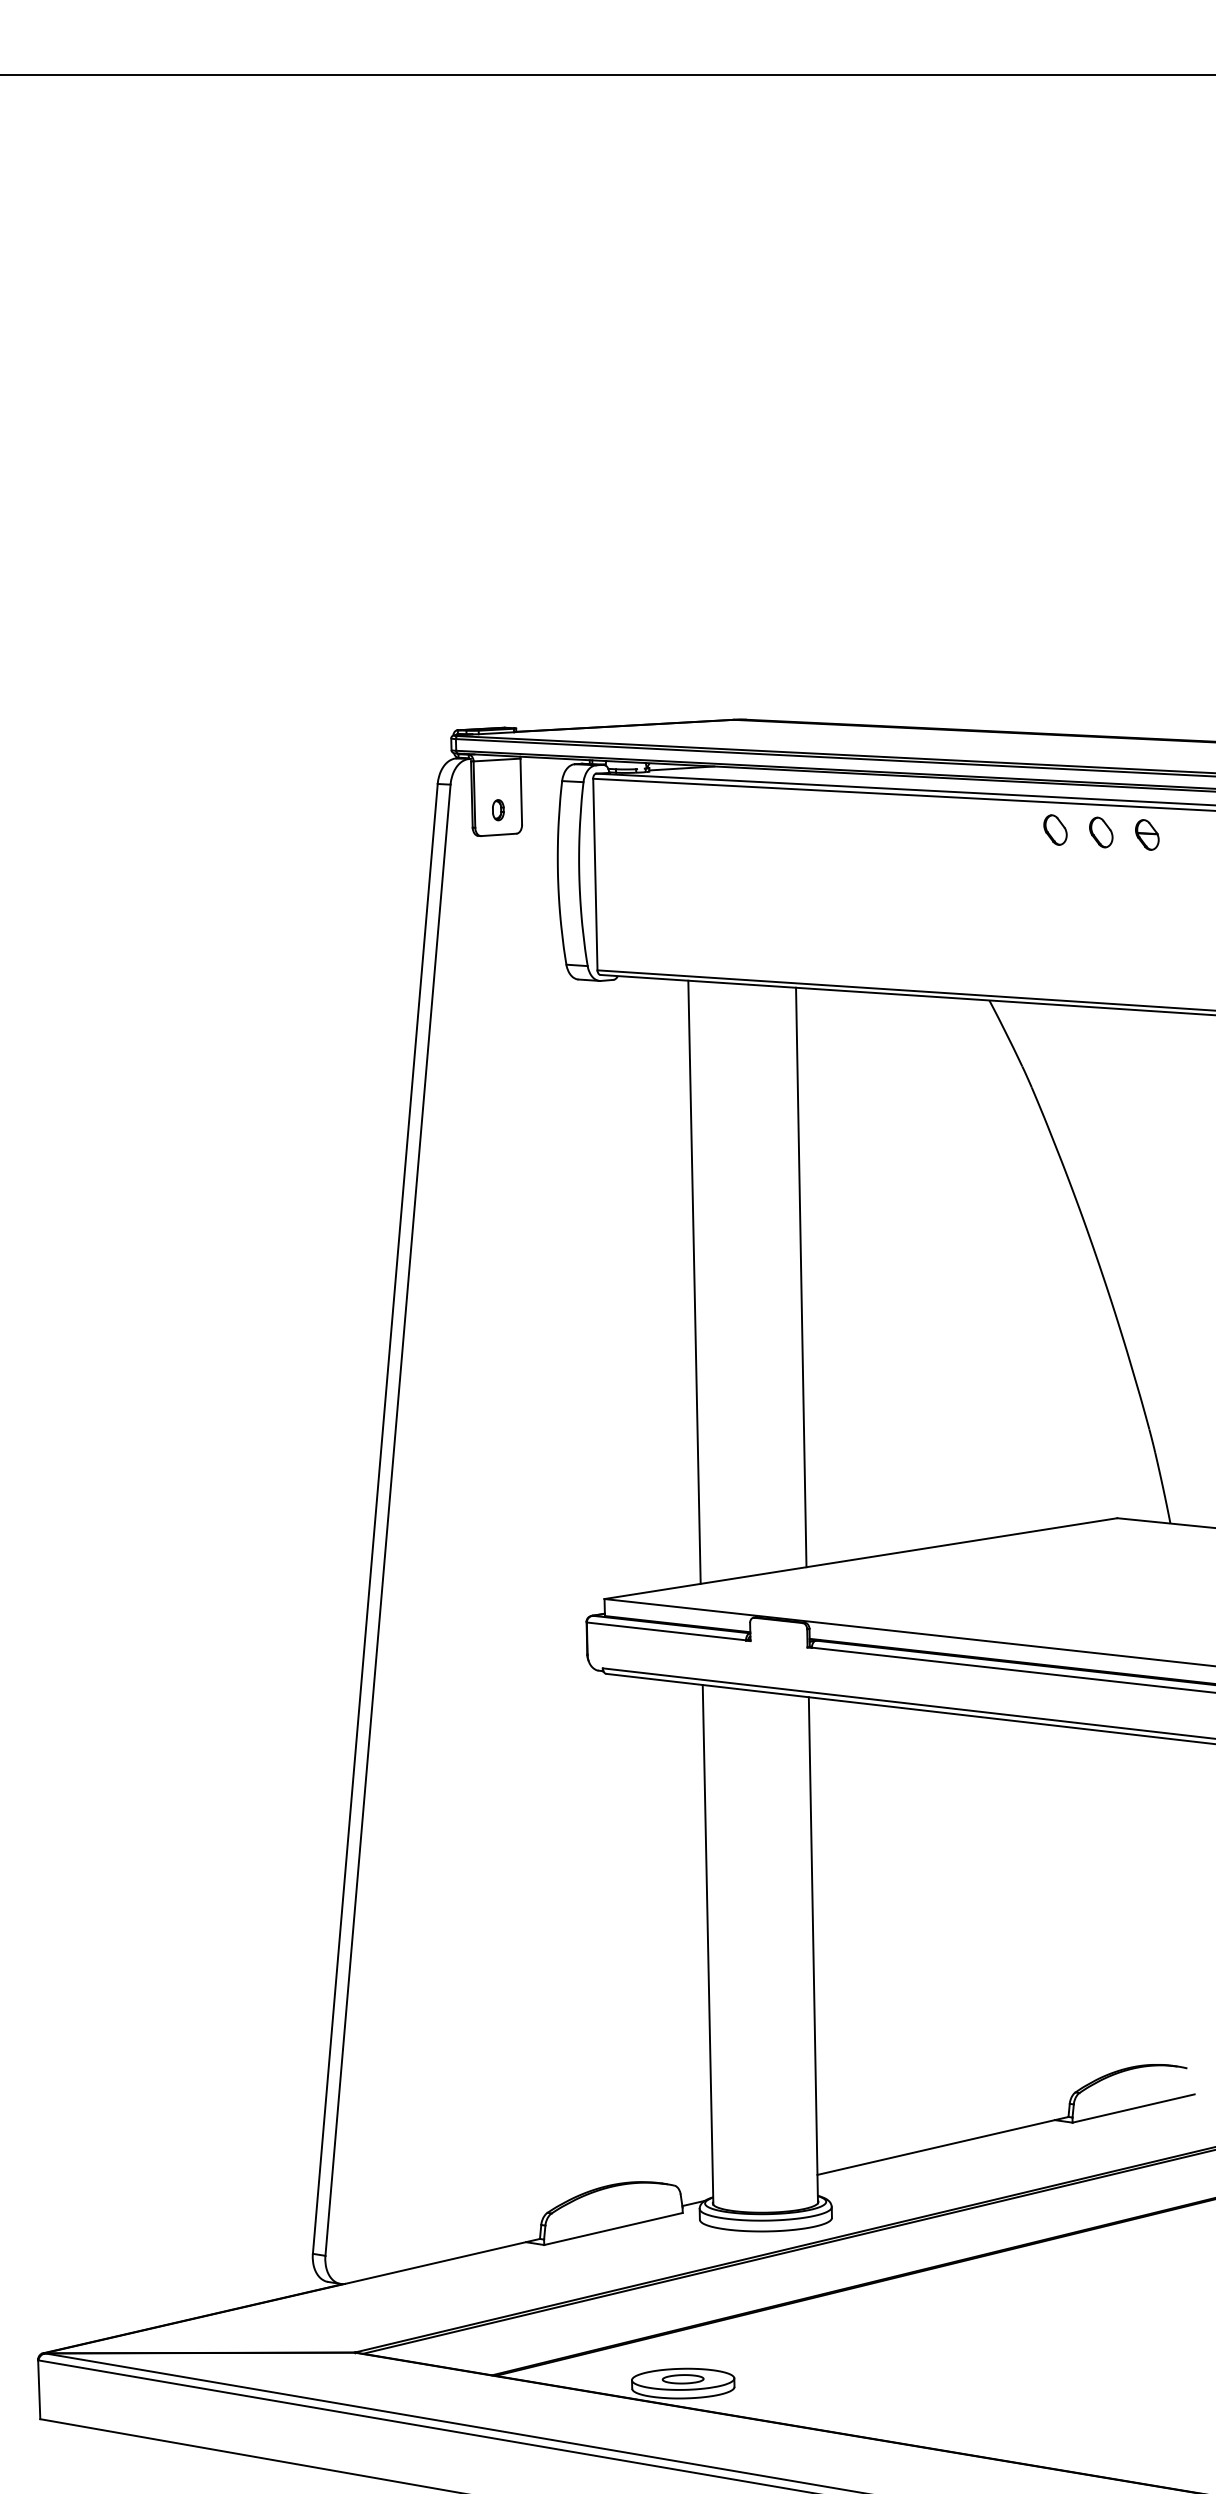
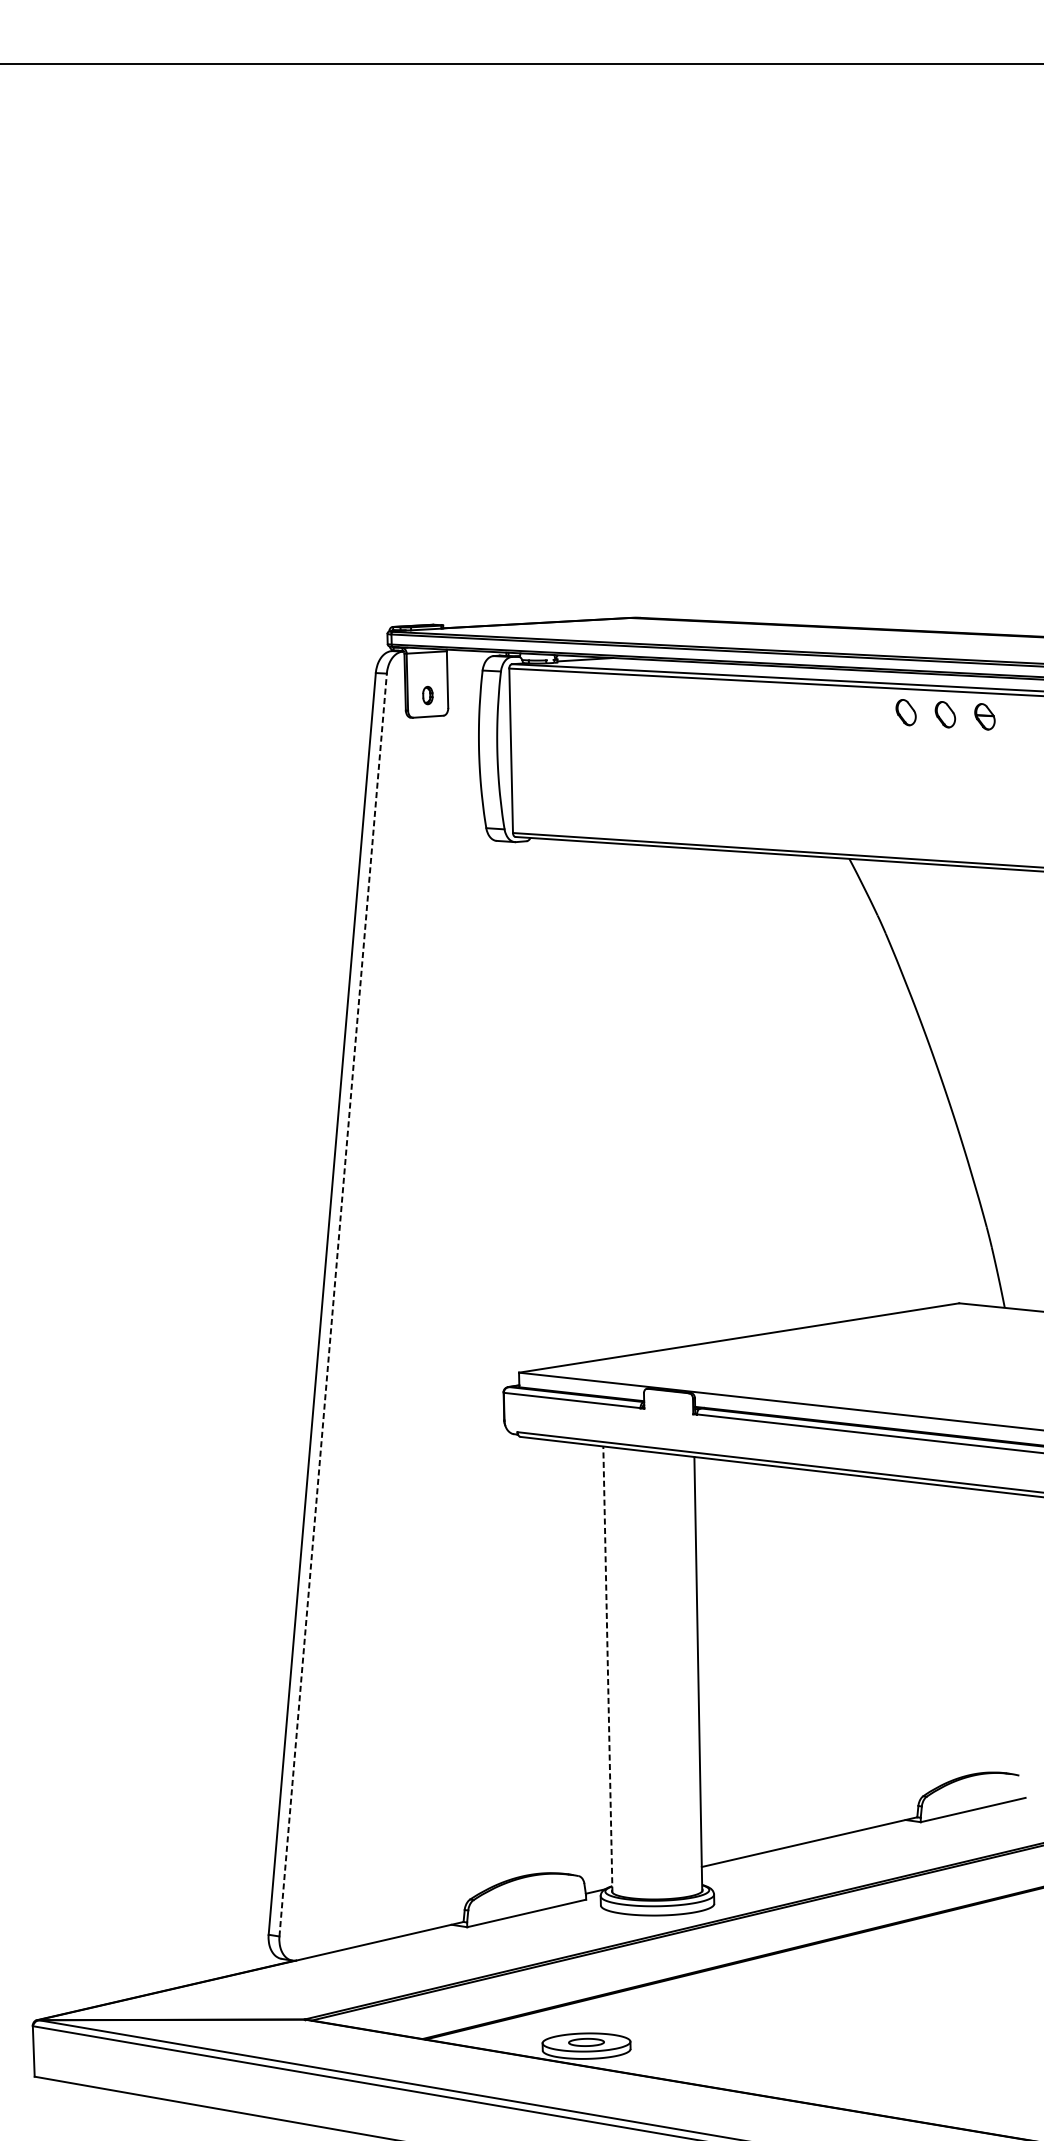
line: (801, 1277) -> (688, 1096), removed
line: (694, 1281) -> (596, 1100), removed
line: (388, 1519) -> (333, 1304), solid -> dashed
line: (708, 1944) -> (608, 1669), solid -> dashed

